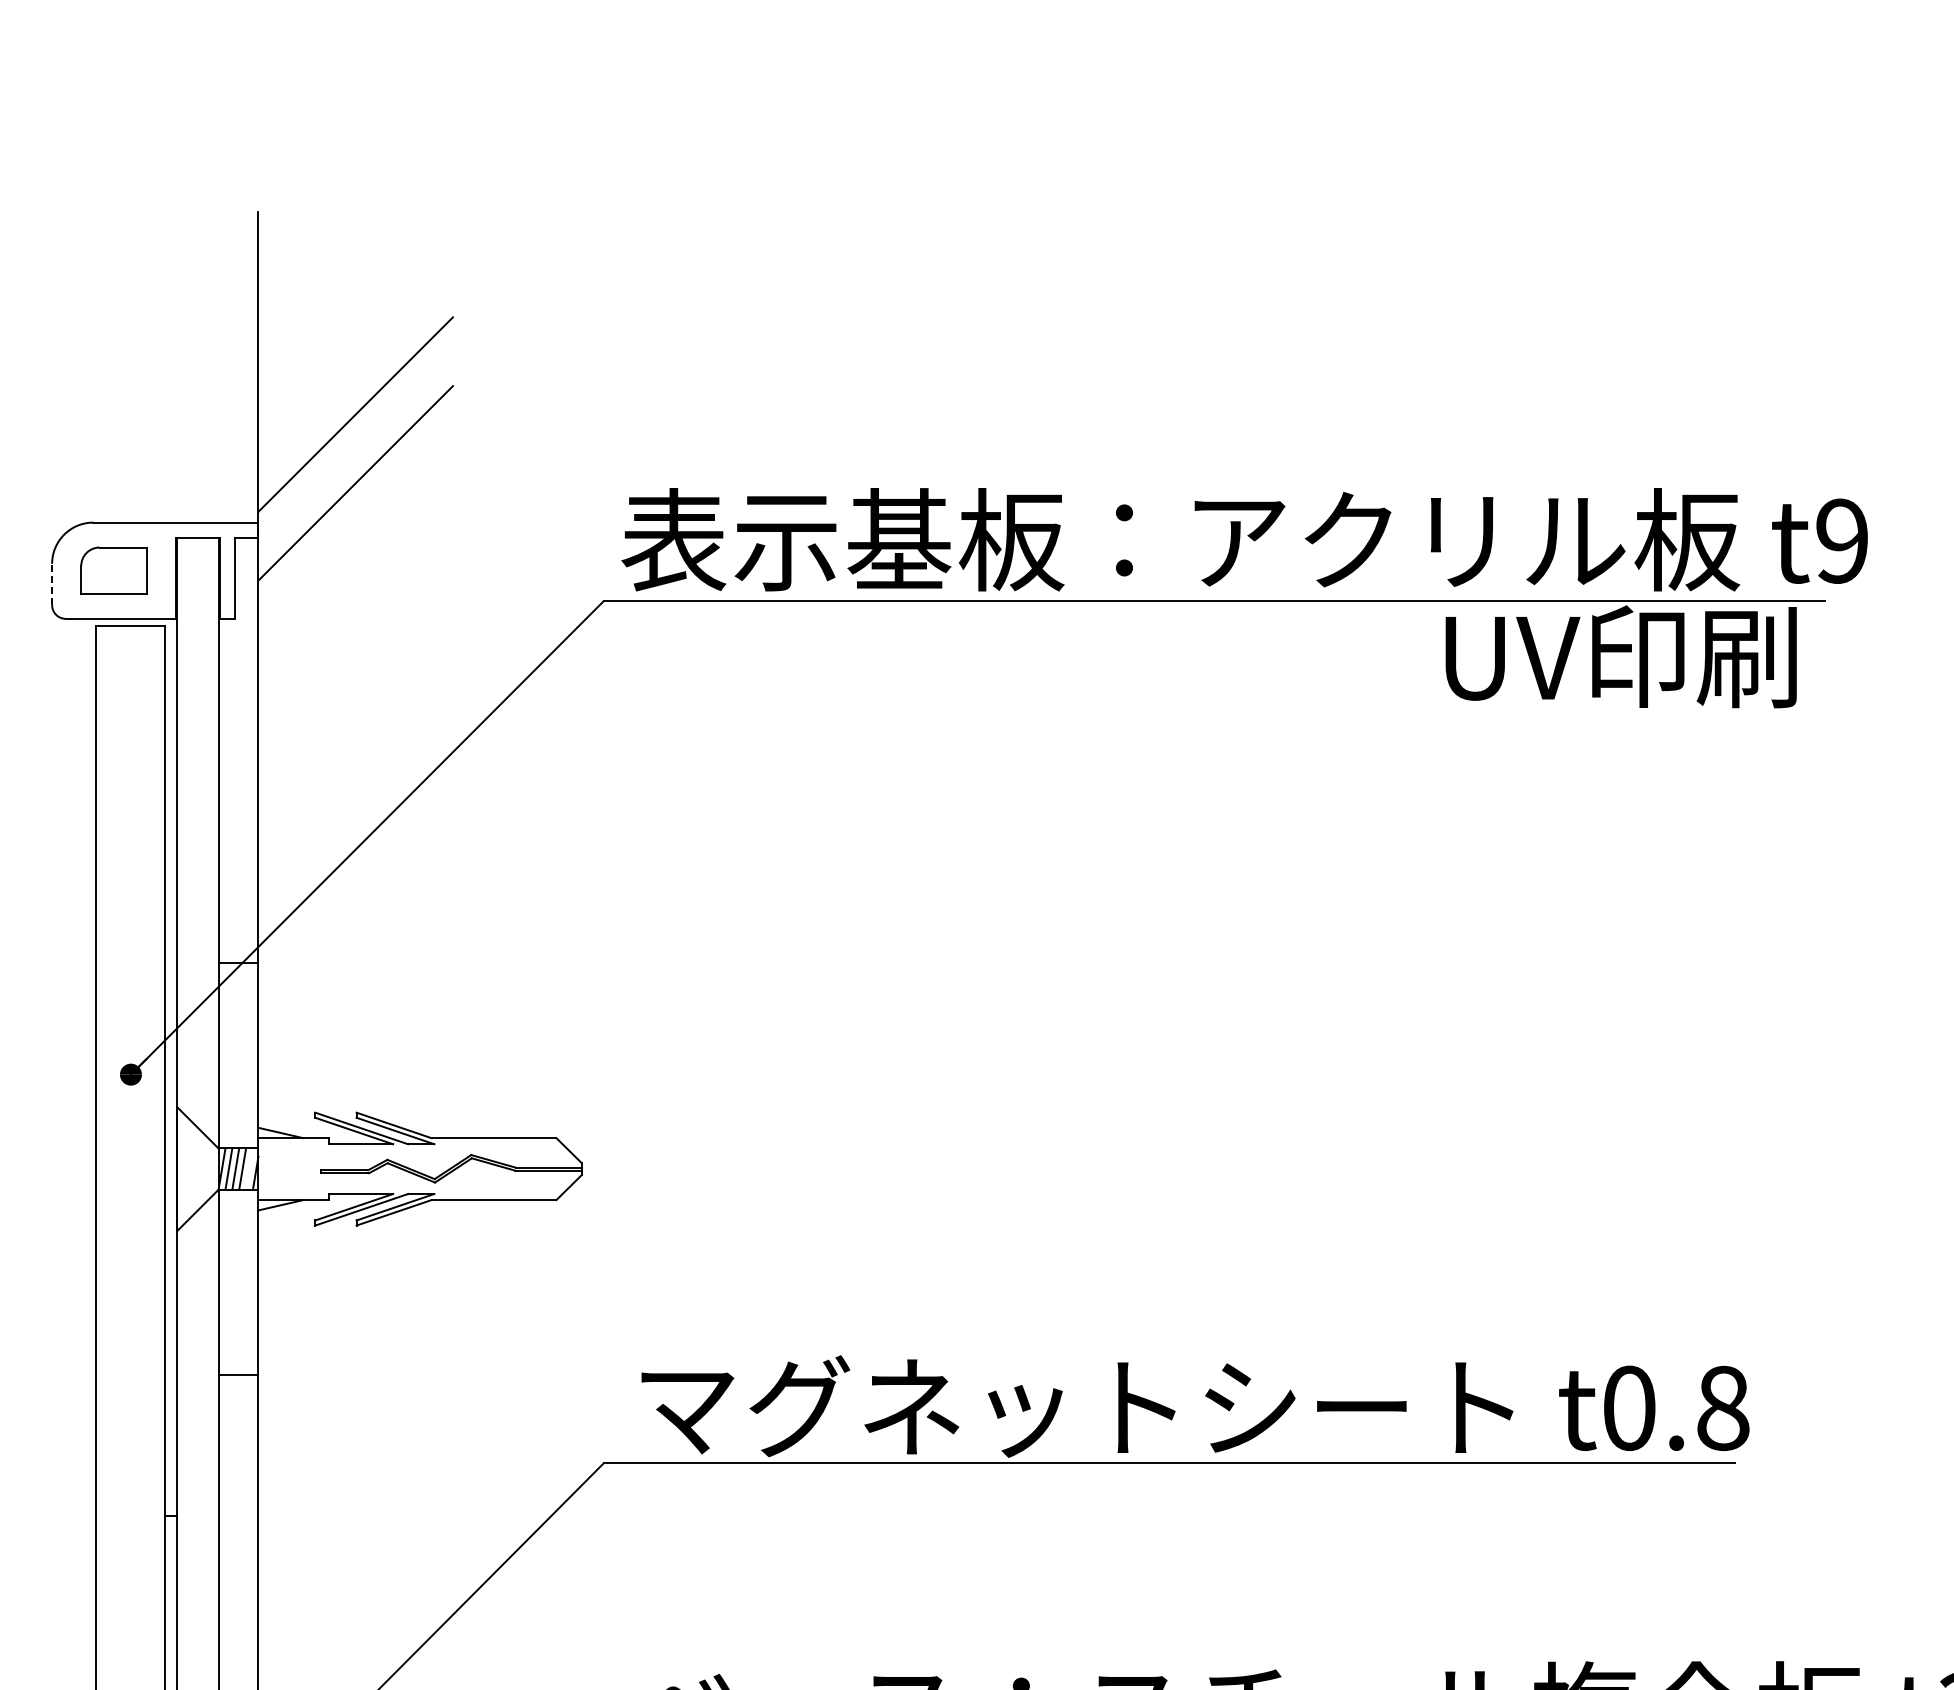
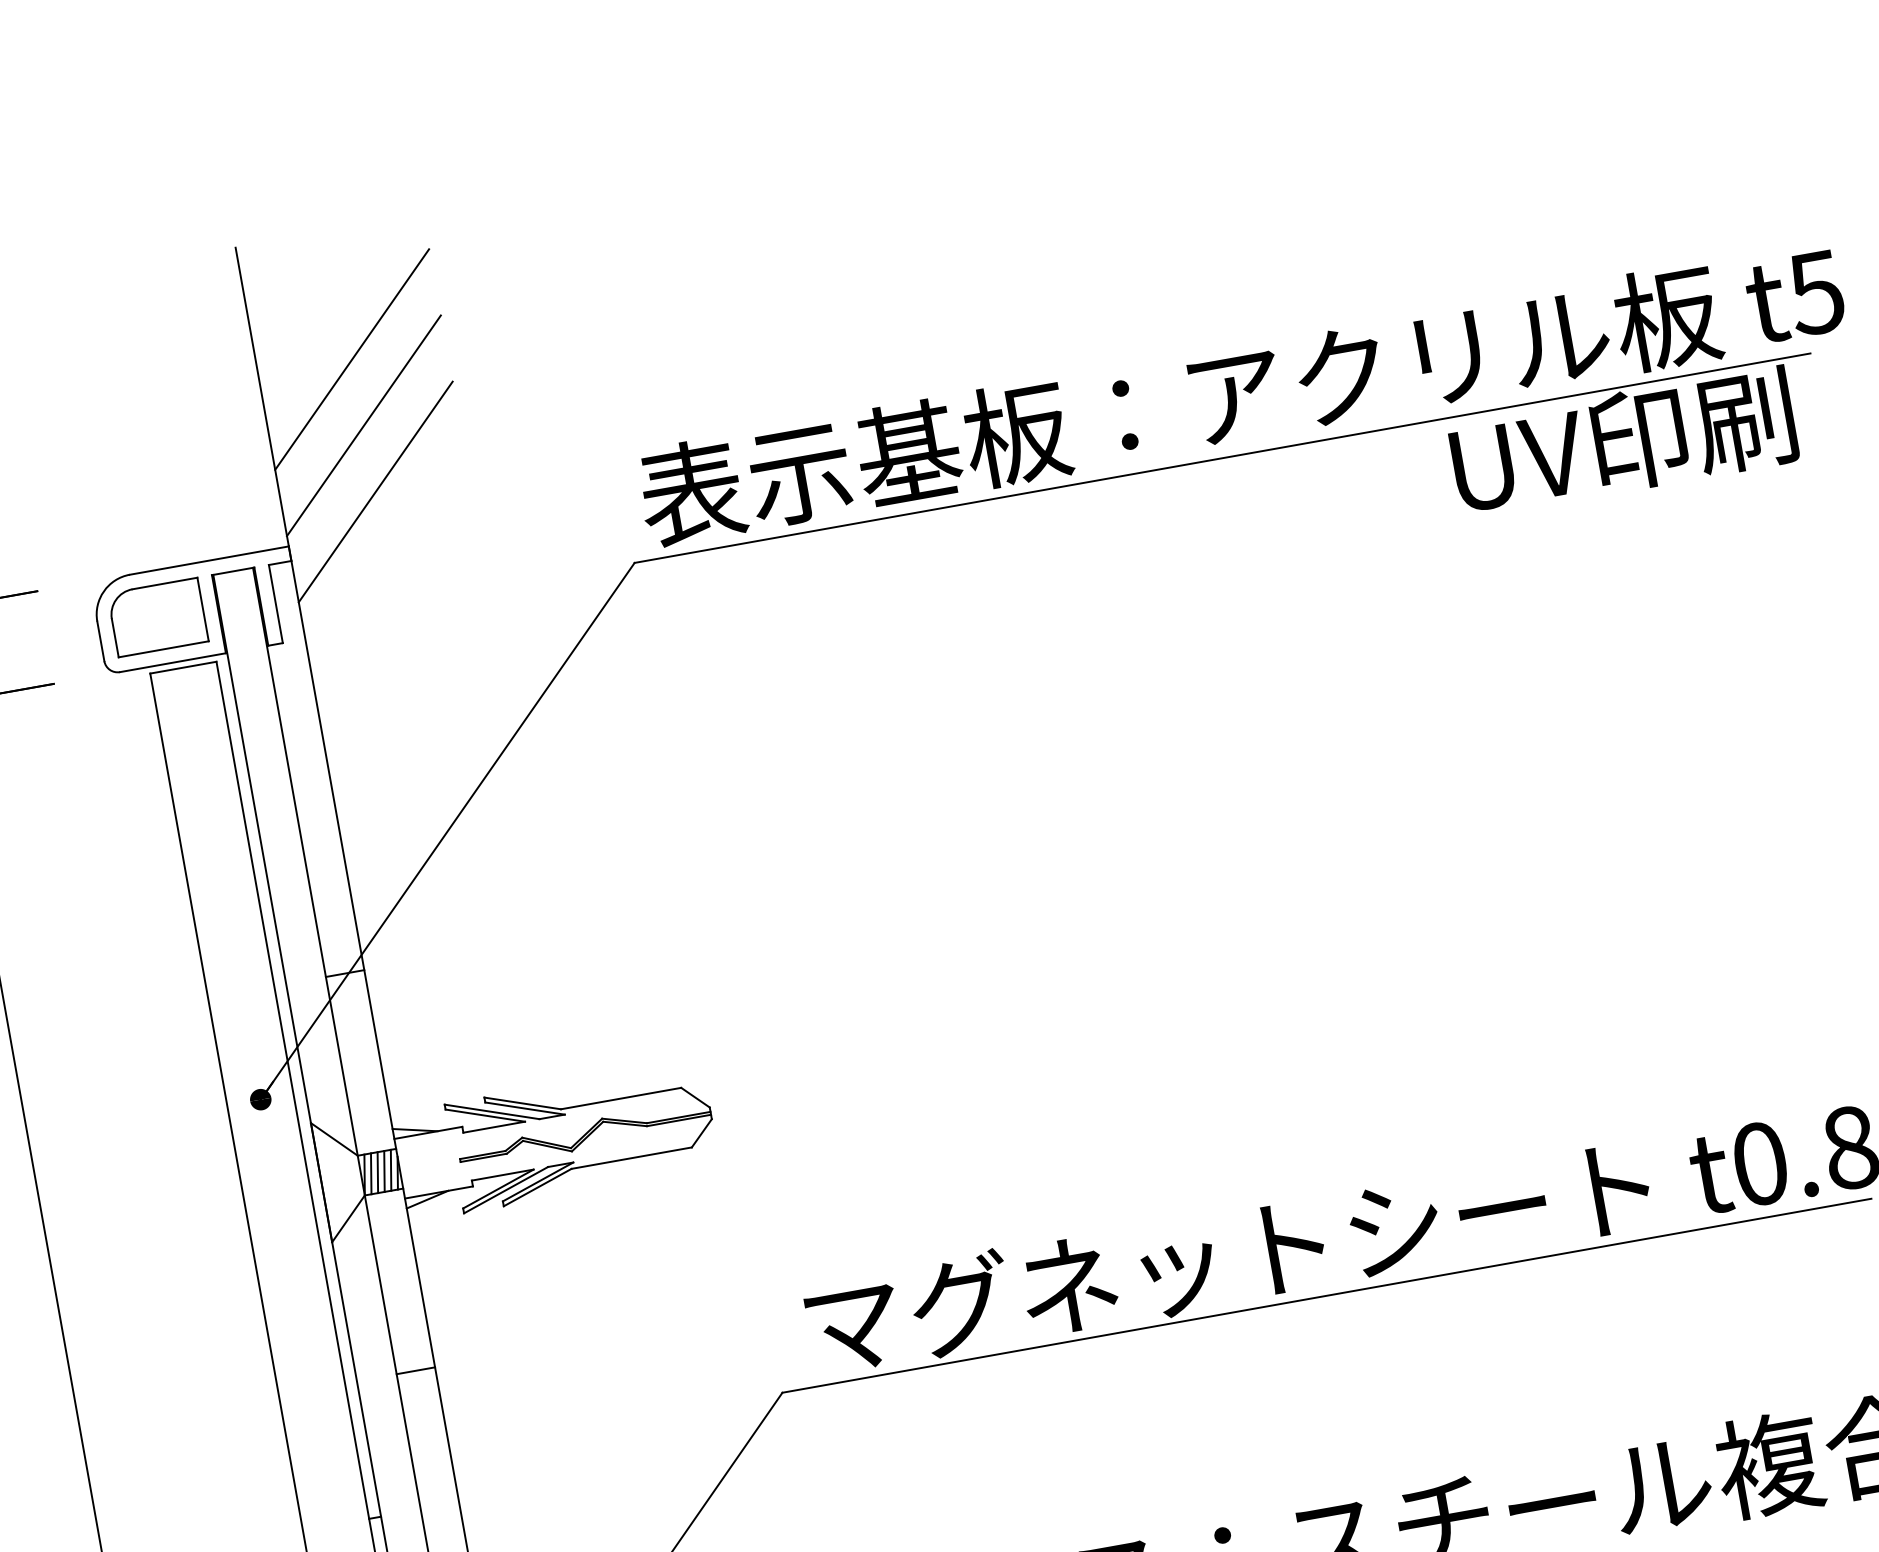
line: (355, 345) -> (351, 359), added
text: (1840, 540) -> (1814, 292), t9 -> t5
part: (113, 570) -> (157, 617), size x1.43
line: (52, 584) -> (101, 641), dashed -> solid
line: (249, 1168) -> (390, 1169), added

